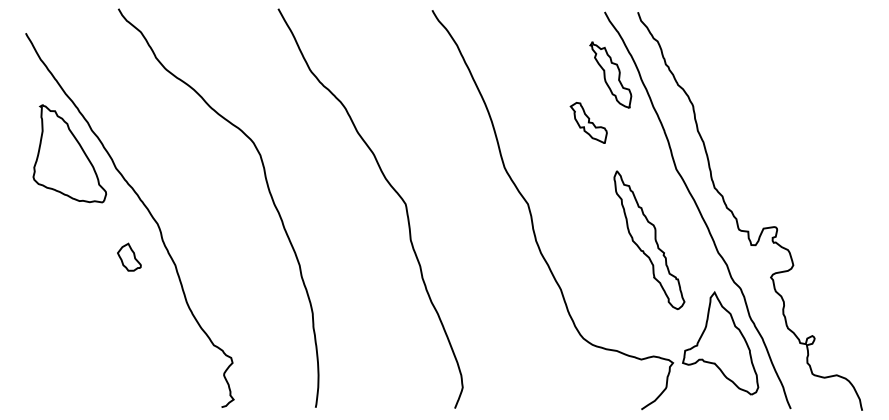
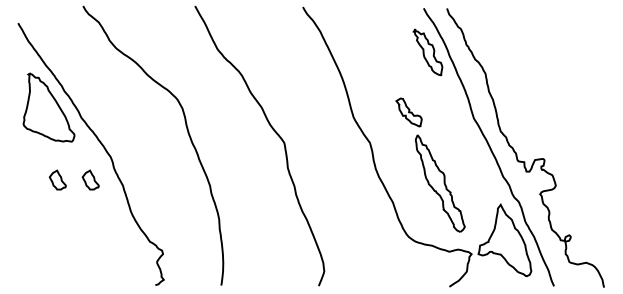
part: (588, 122) -> (408, 112), moved
part: (649, 240) -> (440, 183), moved
part: (82, 256) -> (57, 179), added

